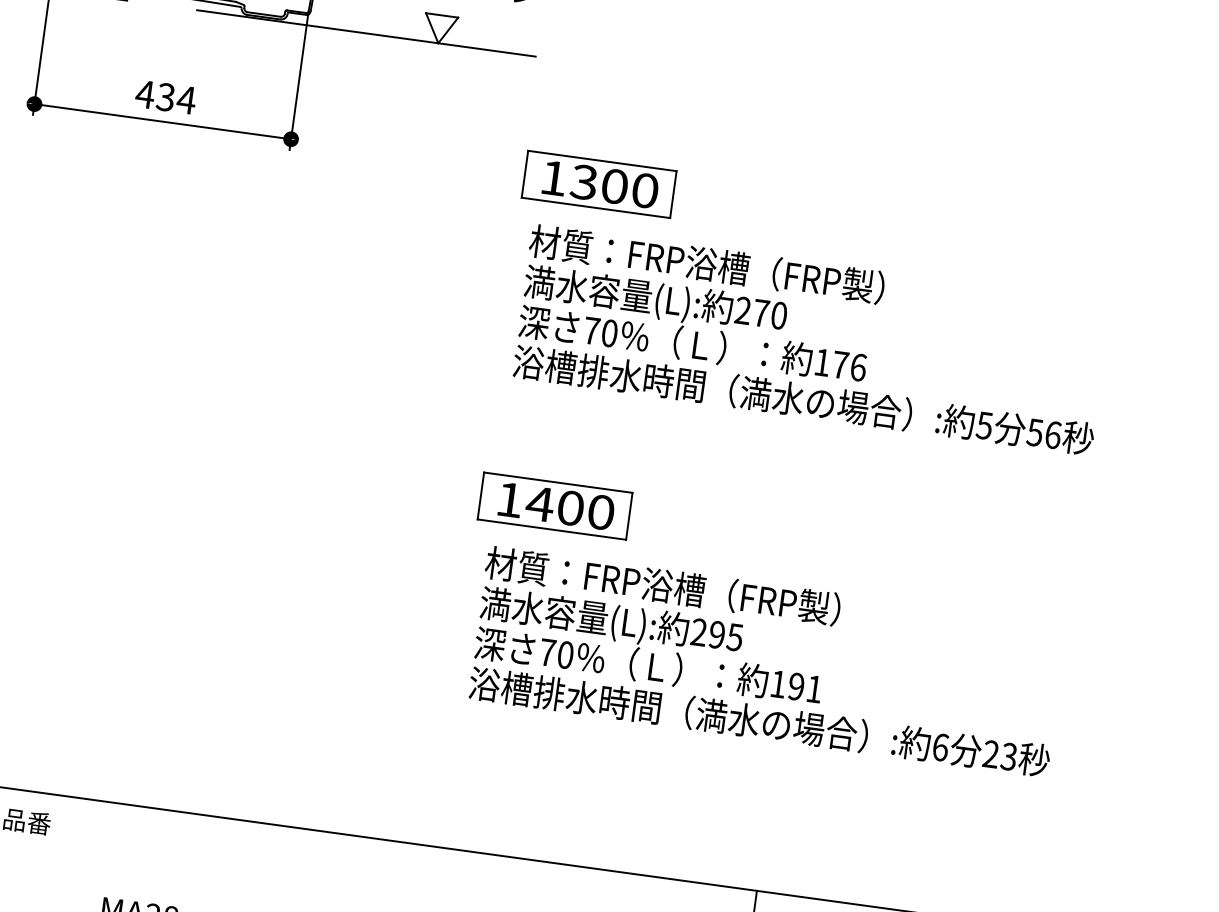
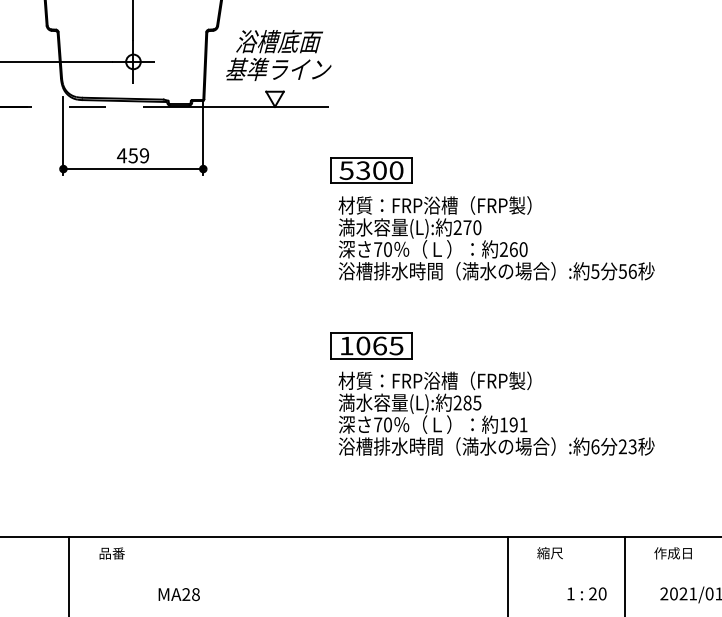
text: (177, 98) -> (139, 155), 434 -> 459
text: (553, 177) -> (346, 170), 1300 -> 5300
text: (840, 364) -> (513, 249), 176 -> 260
text: (570, 507) -> (379, 345), 1400 -> 1065
text: (717, 633) -> (467, 402), 295 -> 285

